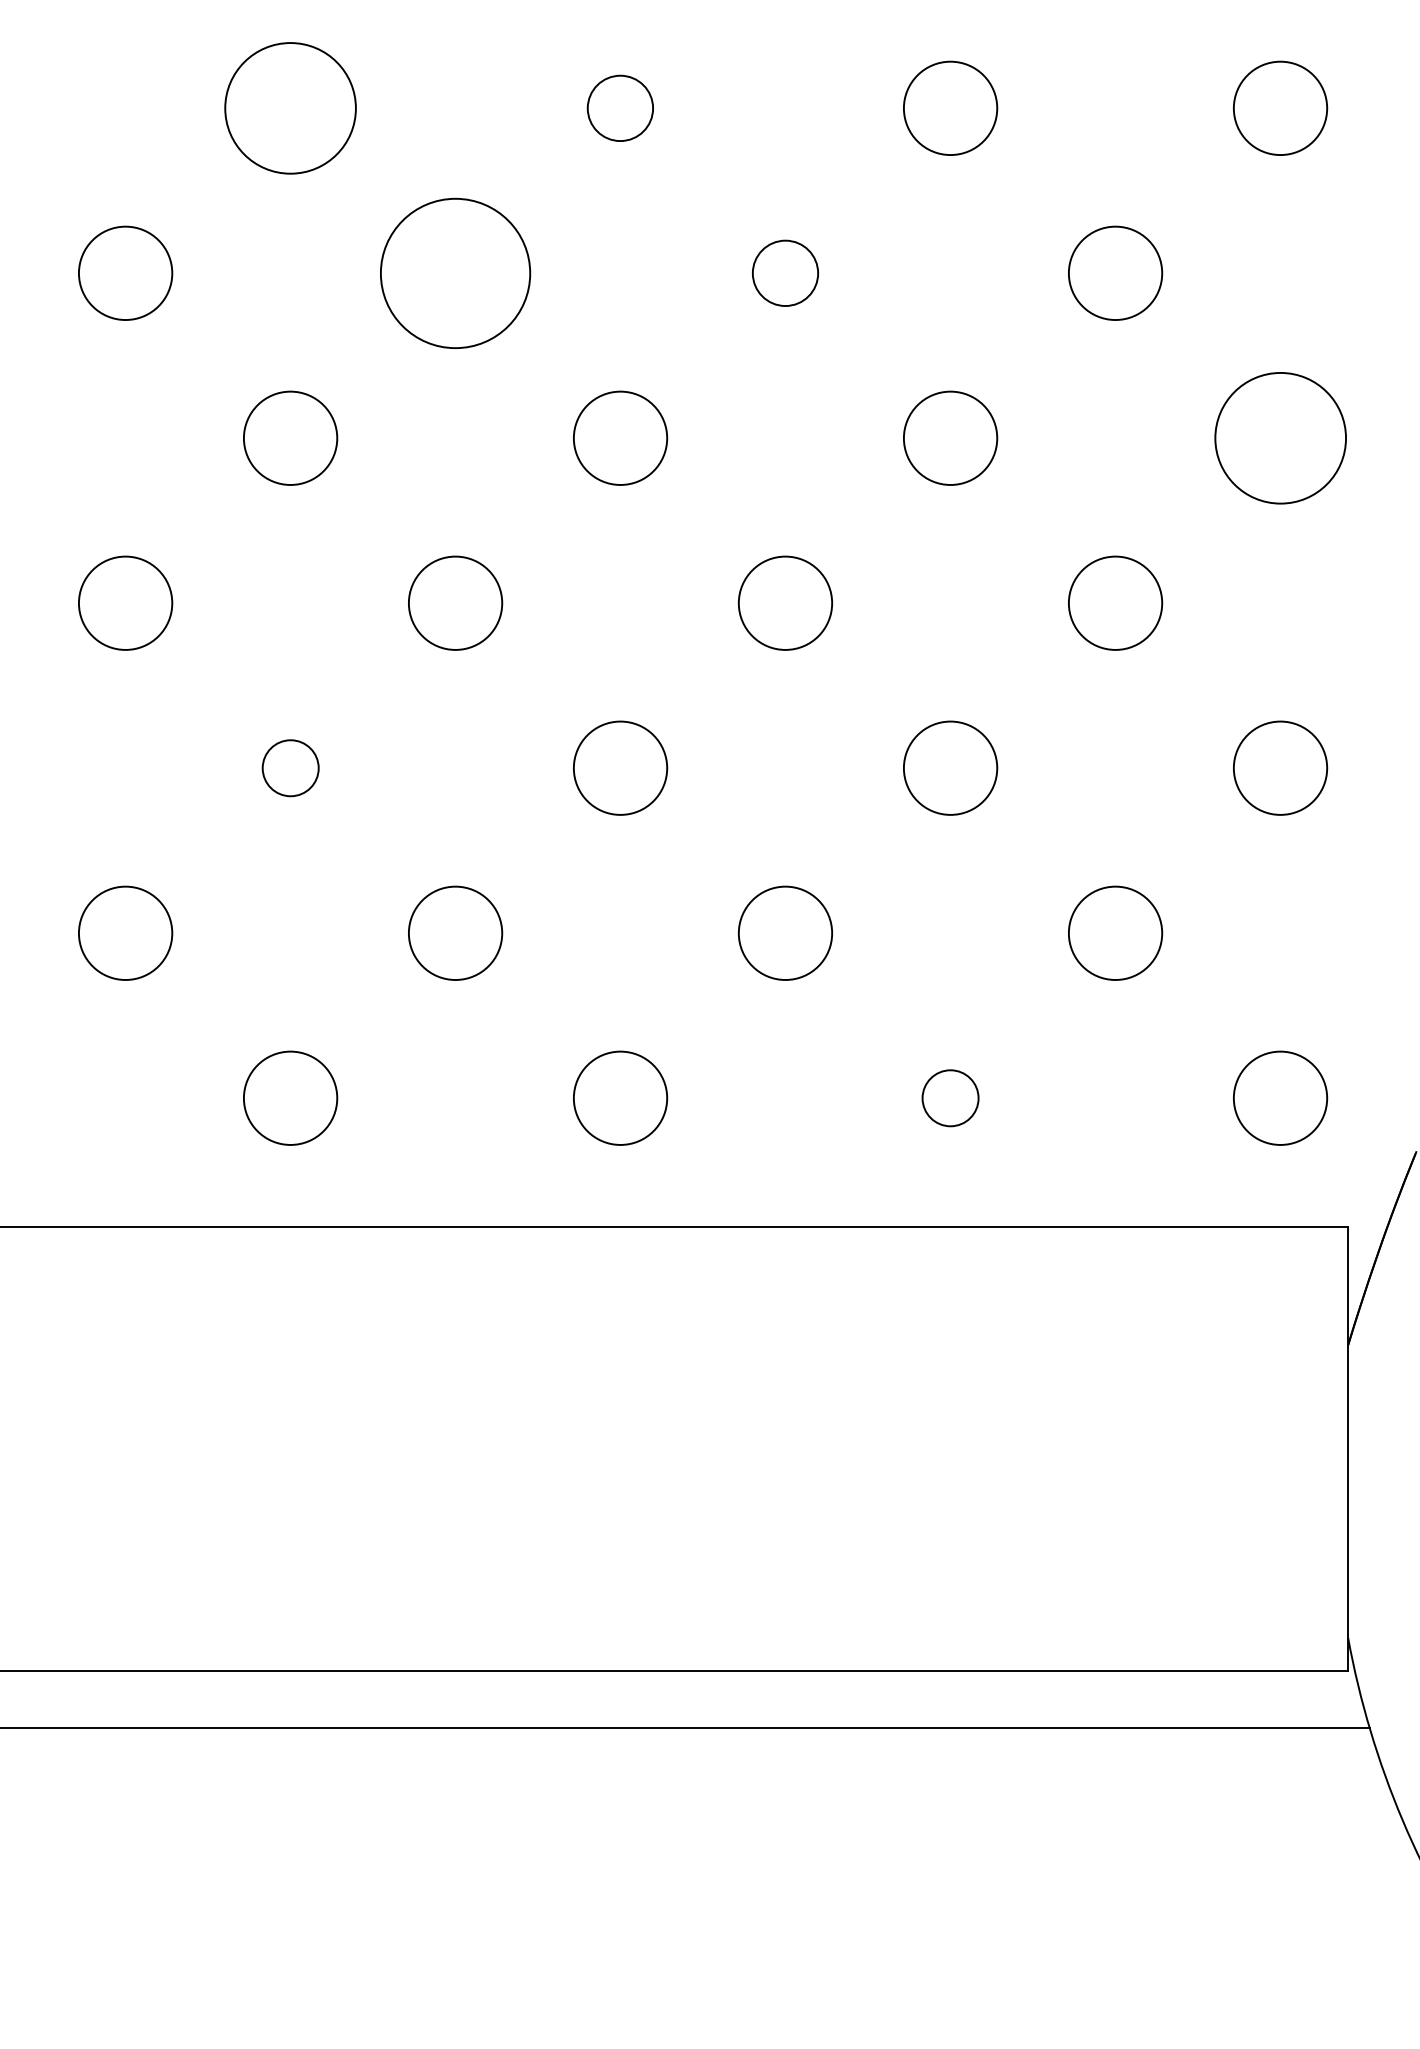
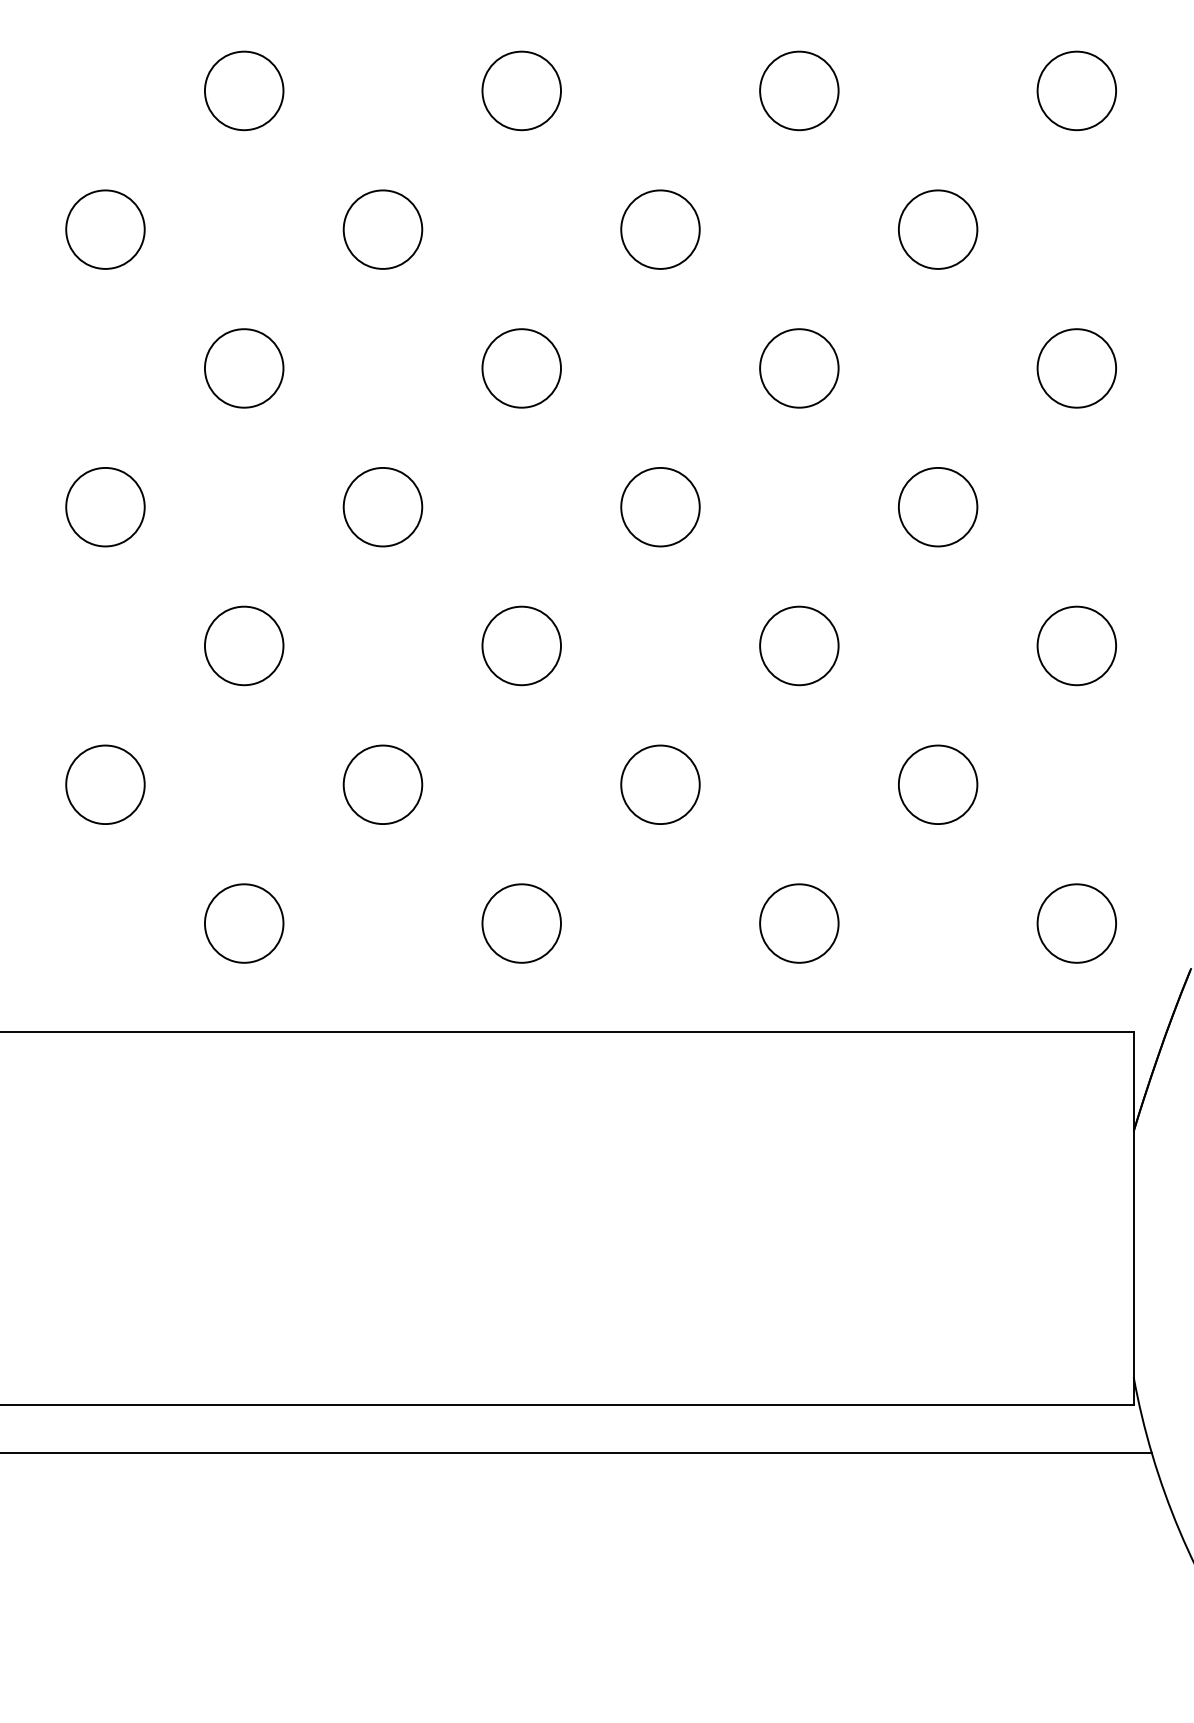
circle: (289, 107) -> (243, 90), size x0.71
circle: (620, 107) -> (521, 90), size x1.43
circle: (454, 273) -> (382, 229), size x0.62
circle: (785, 273) -> (660, 229), size x1.43
circle: (1280, 438) -> (1076, 368), size x0.71
circle: (290, 767) -> (244, 645), size x1.67
circle: (950, 1098) -> (799, 923), size x1.67

